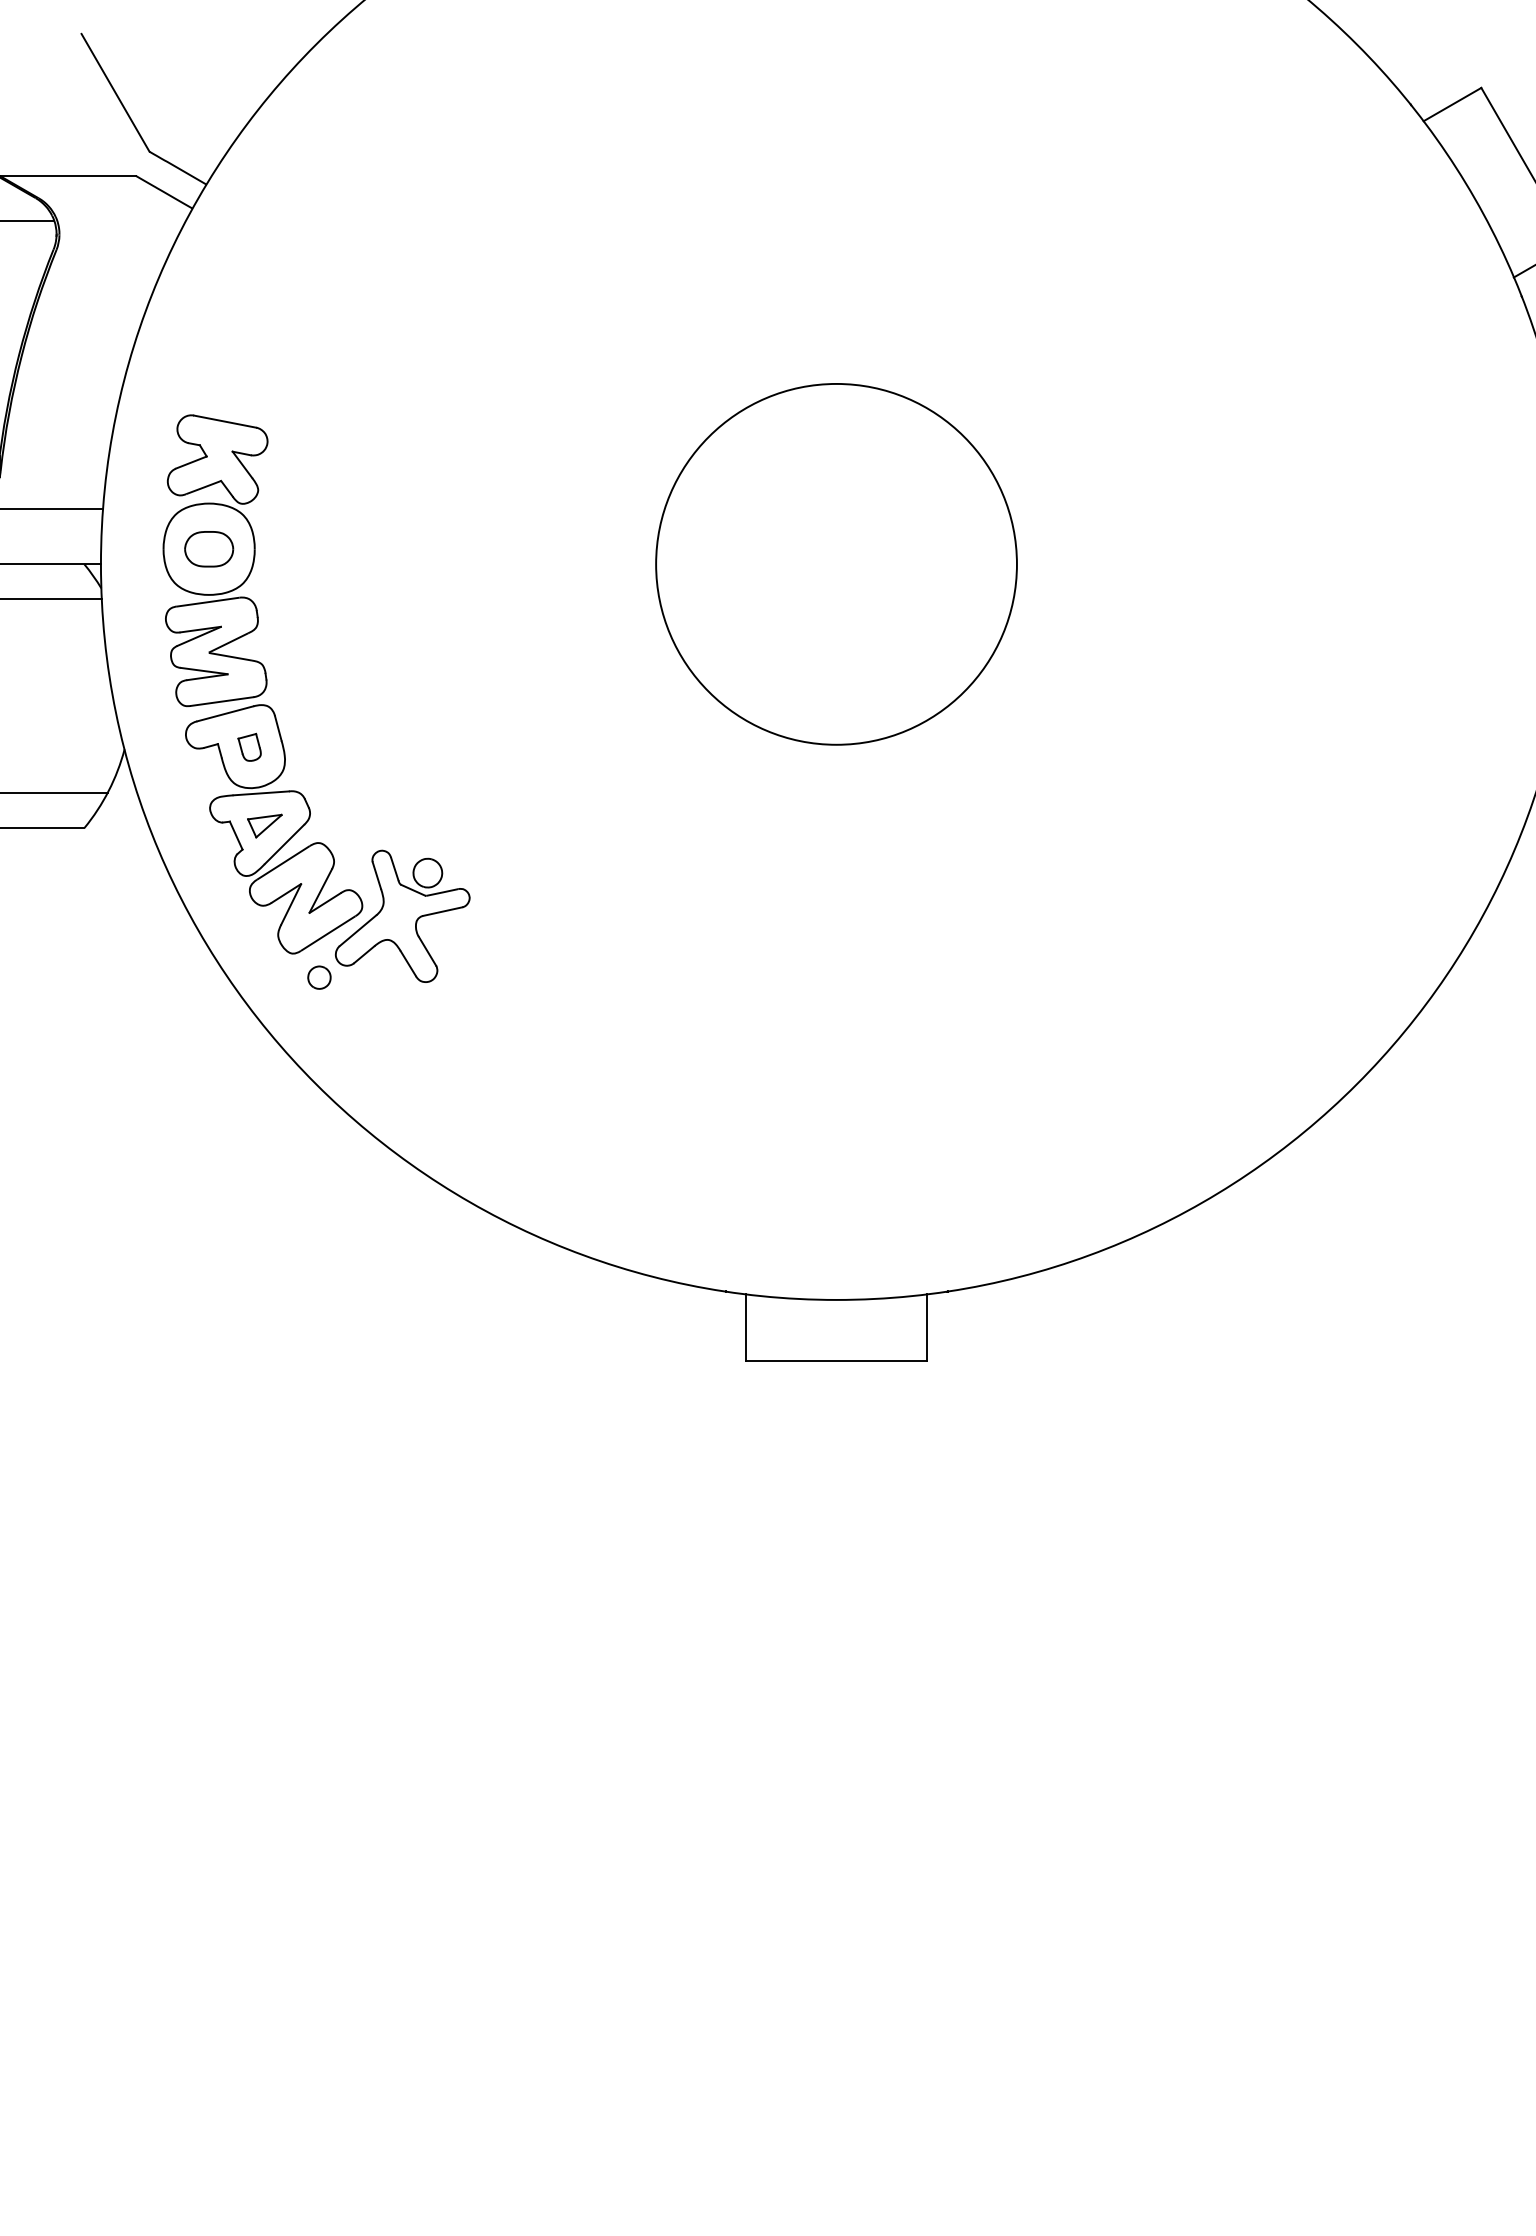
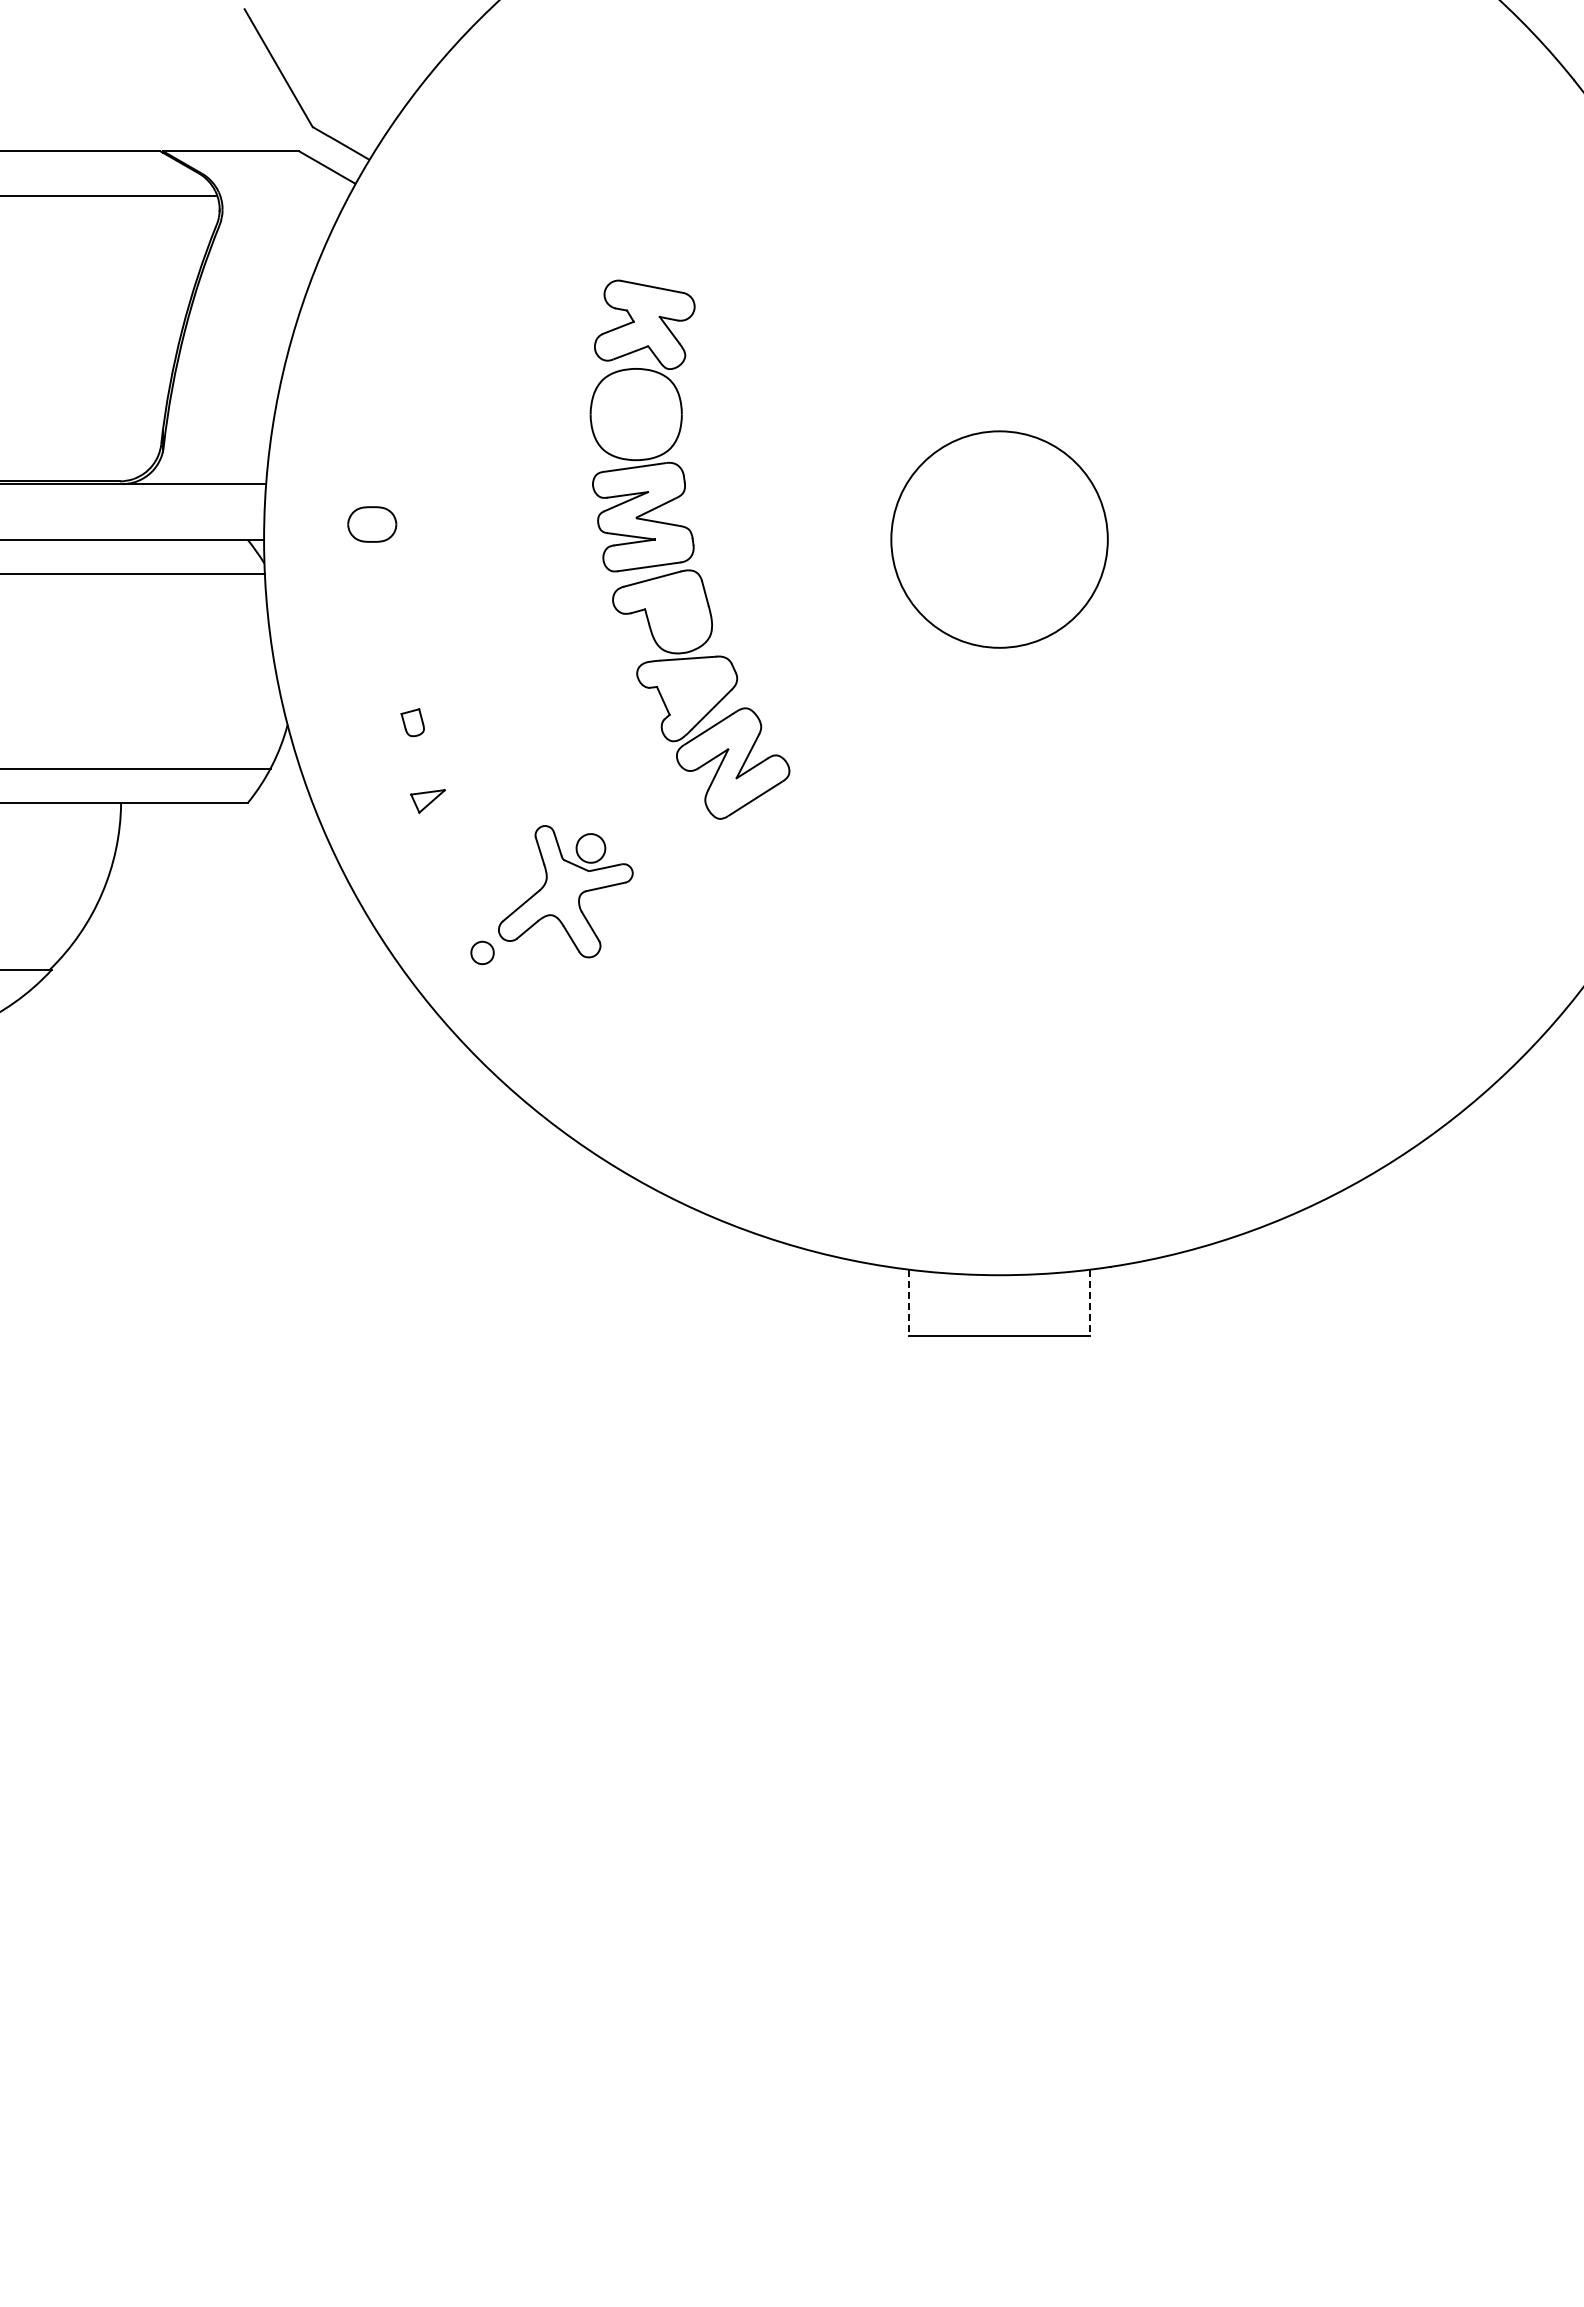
circle: (836, 564) -> (999, 539), size x0.6
part: (262, 684) -> (689, 549), moved
line: (746, 1328) -> (909, 1303), solid -> dashed
line: (926, 1328) -> (1089, 1303), solid -> dashed

